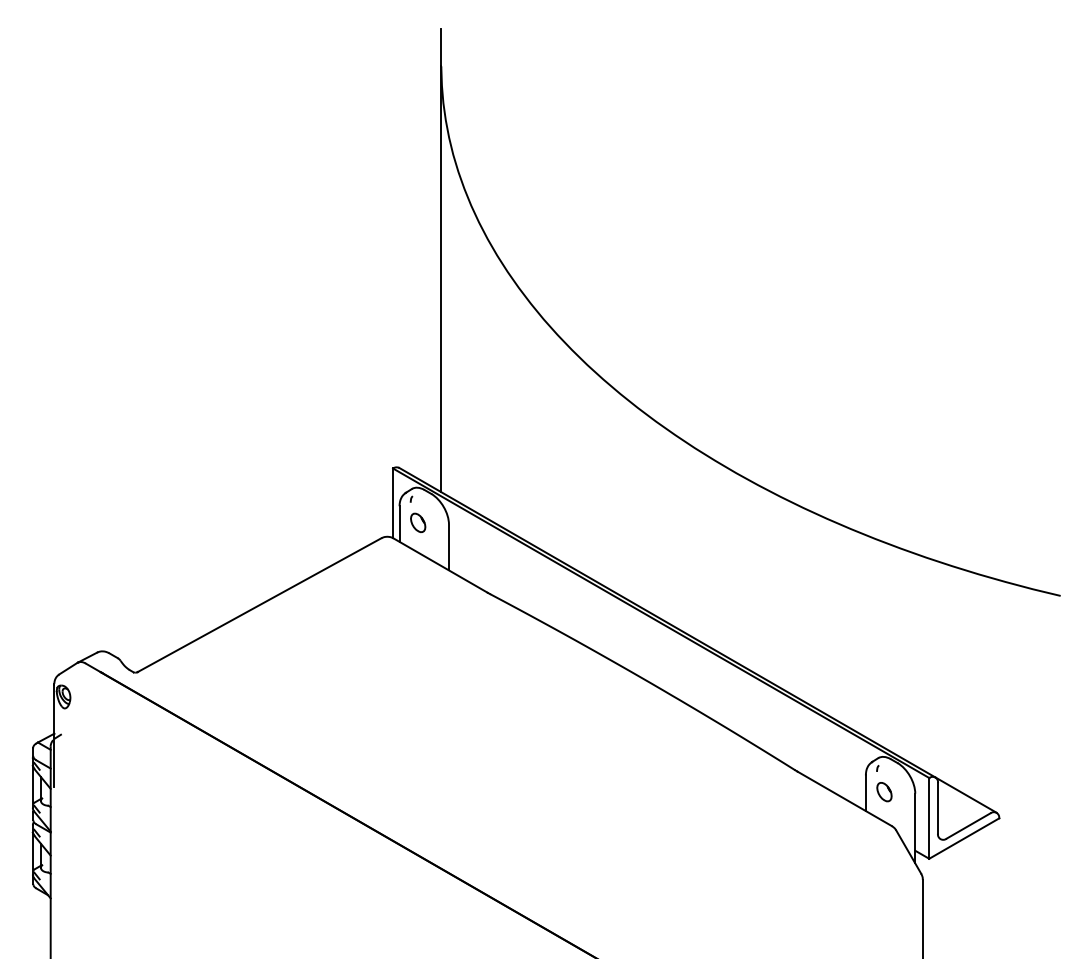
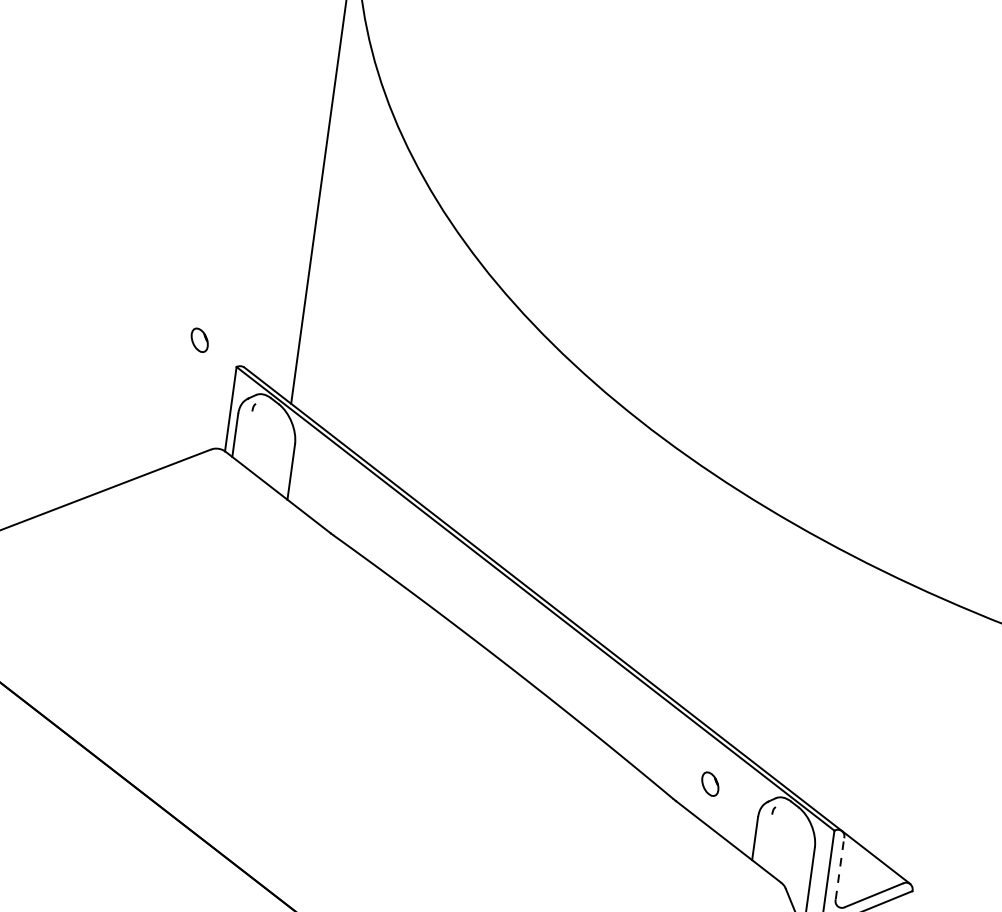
part: (418, 522) -> (200, 339), moved
part: (884, 792) -> (710, 784), moved
line: (937, 807) -> (839, 867), solid -> dashed

